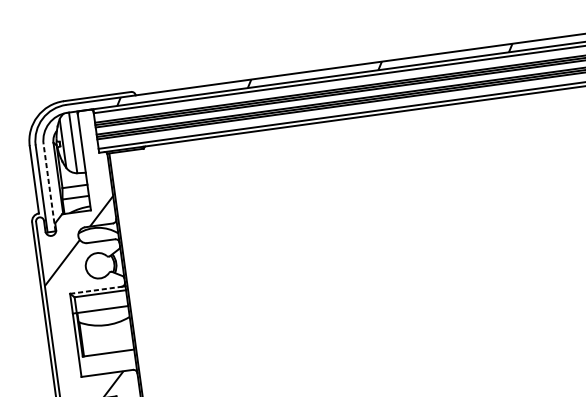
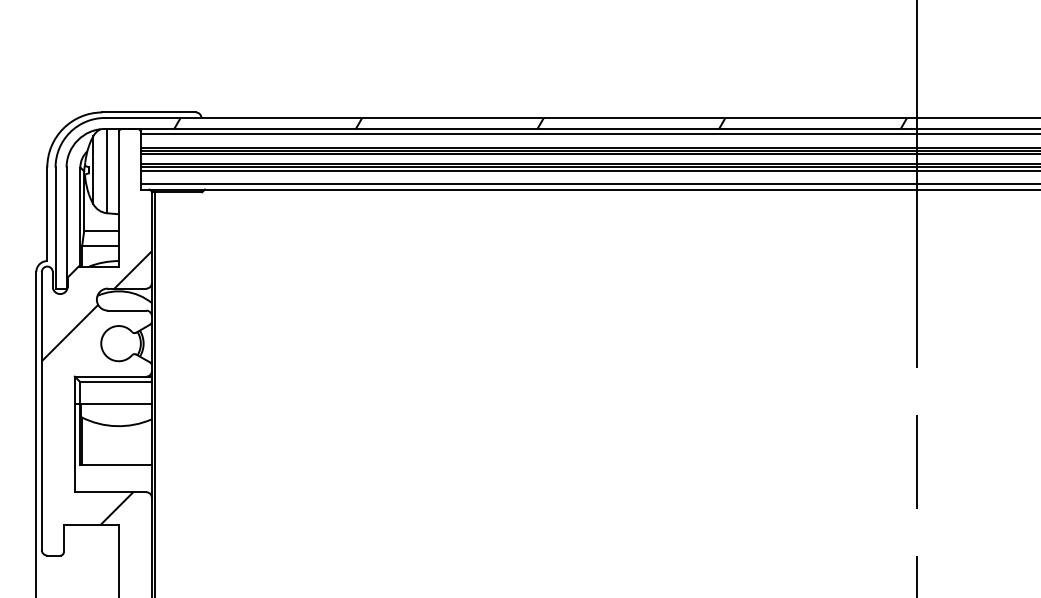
line: (49, 188) -> (66, 228), dashed -> solid
line: (95, 290) -> (110, 376), dashed -> solid

